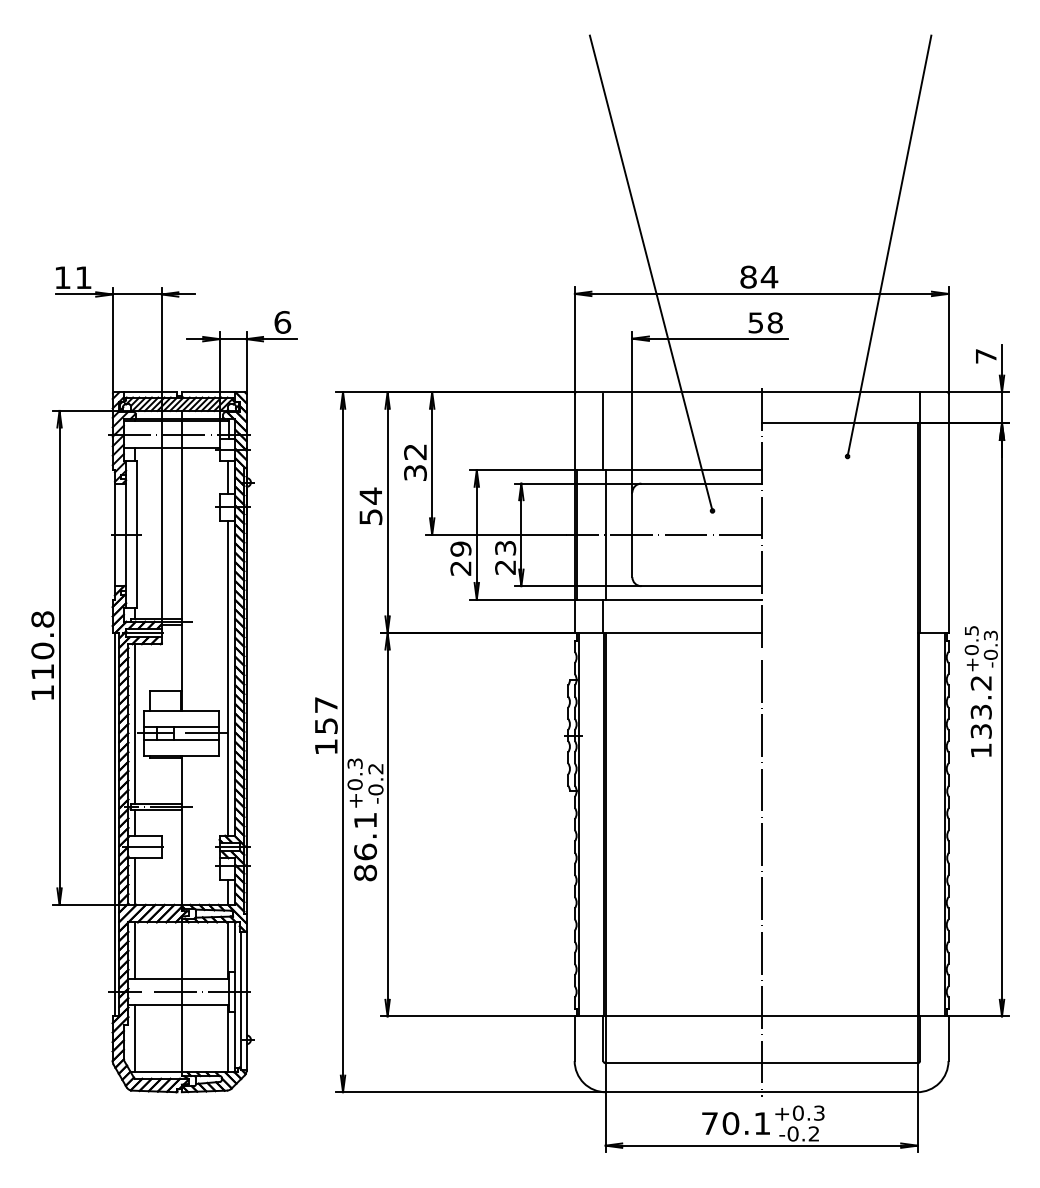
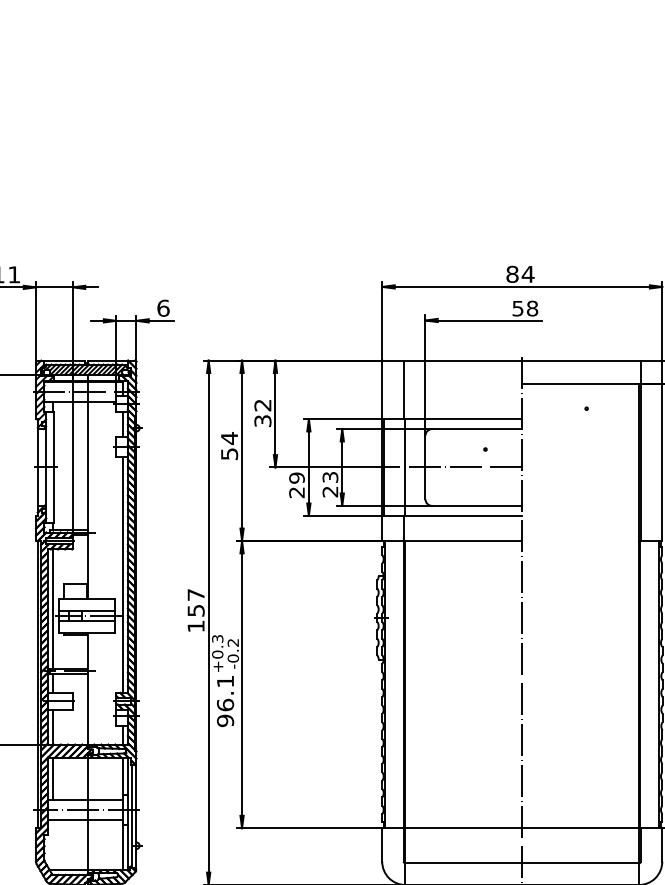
line: (889, 245) -> (618, 250), removed
line: (650, 272) -> (439, 270), removed
text: (365, 872) -> (225, 720), 86.1 -> 96.1
line: (134, 1038) -> (52, 844), removed

